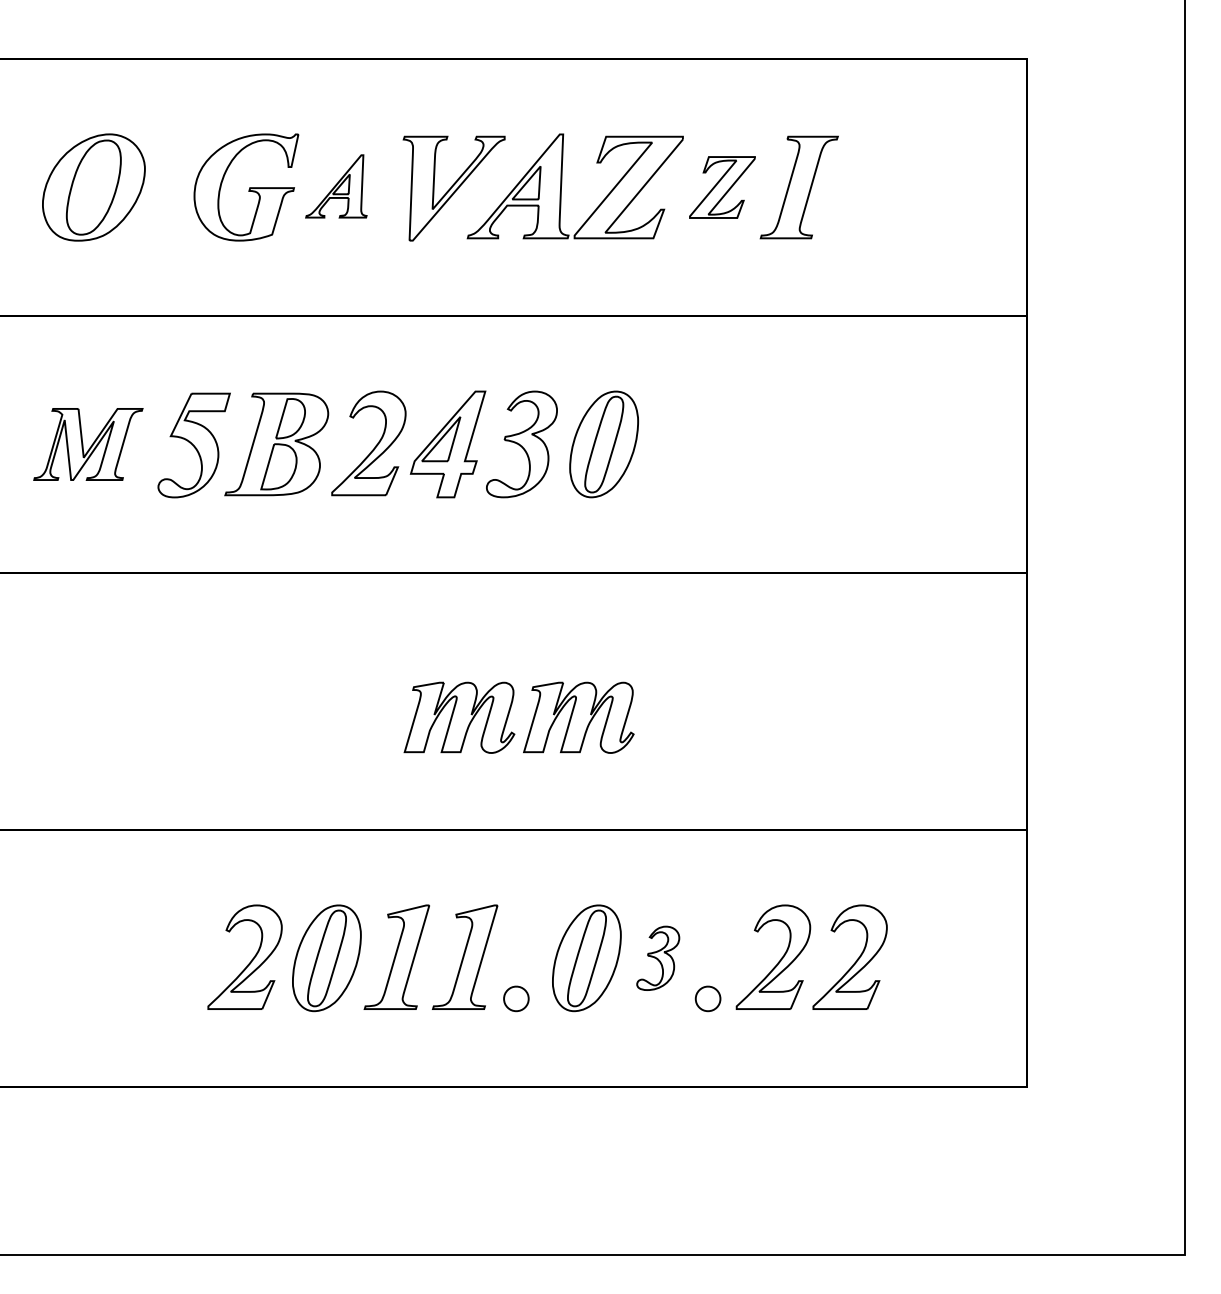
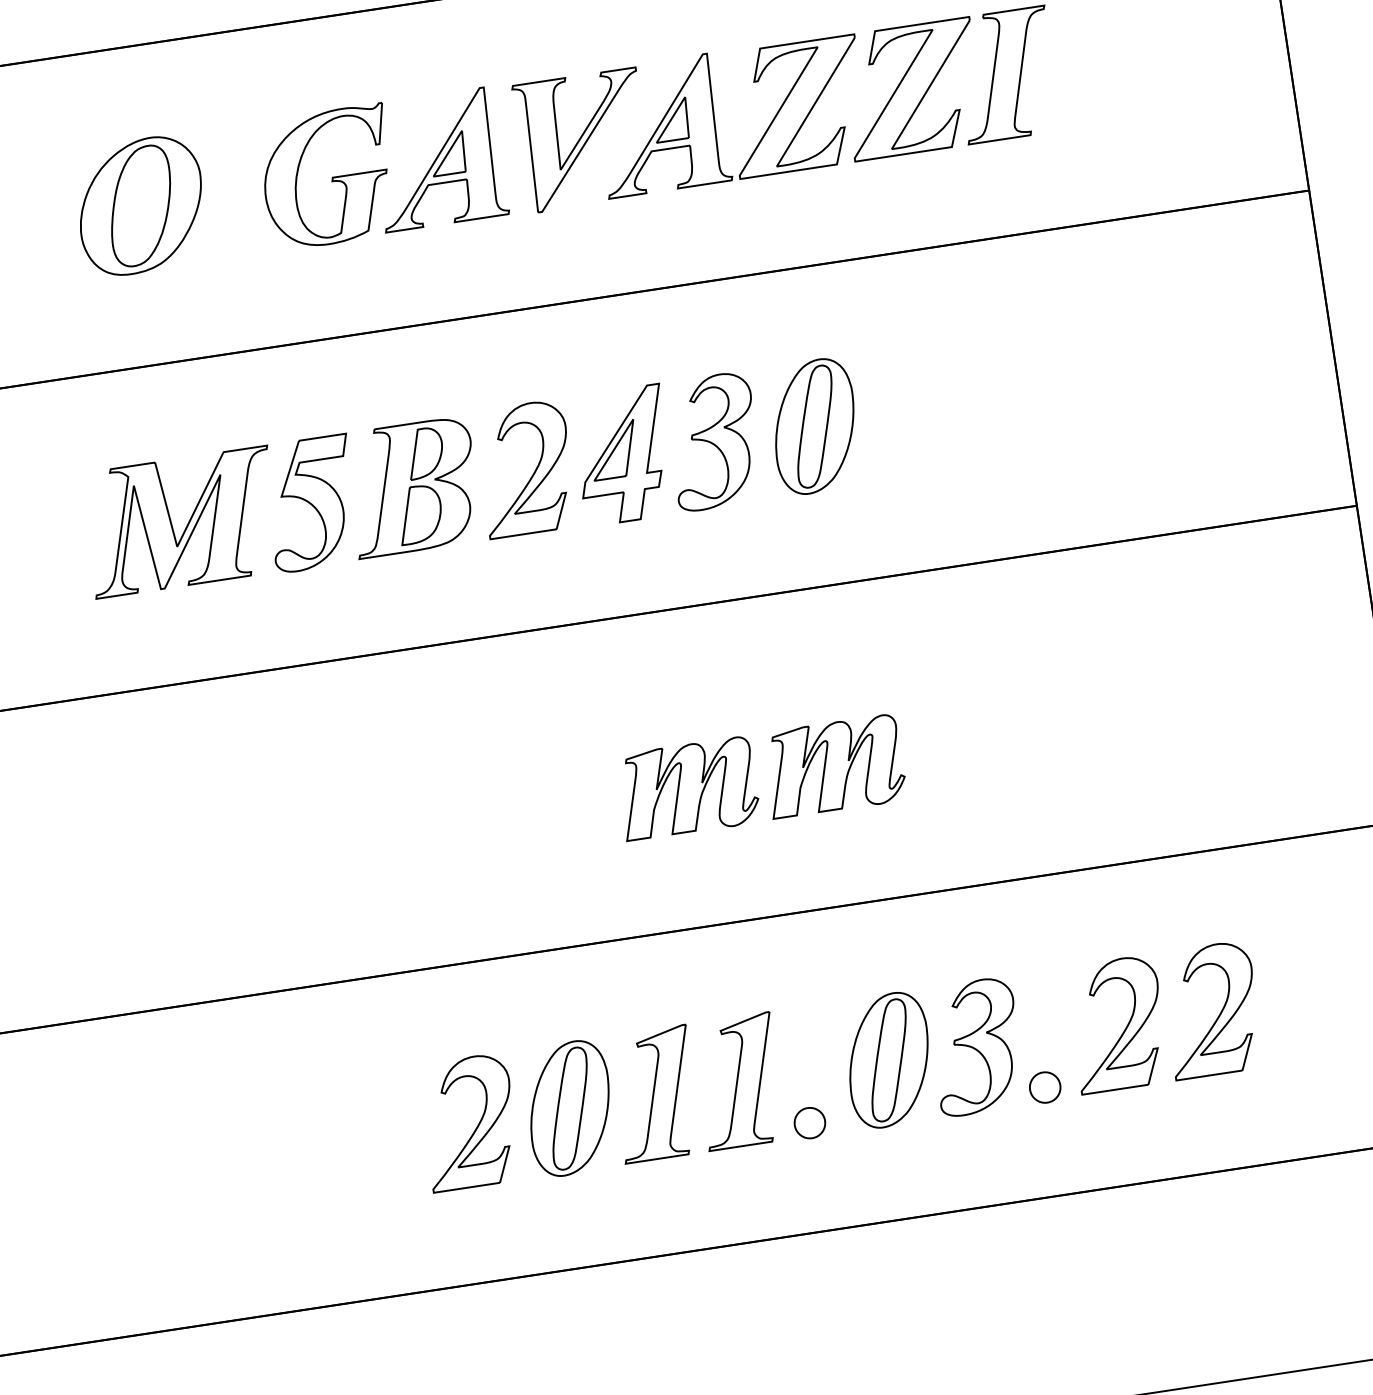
part: (336, 186) -> (438, 159), size x1.67
part: (722, 187) -> (912, 89), size x1.67
part: (88, 444) -> (182, 522), size x1.43
part: (658, 958) -> (976, 1047), size x1.67

